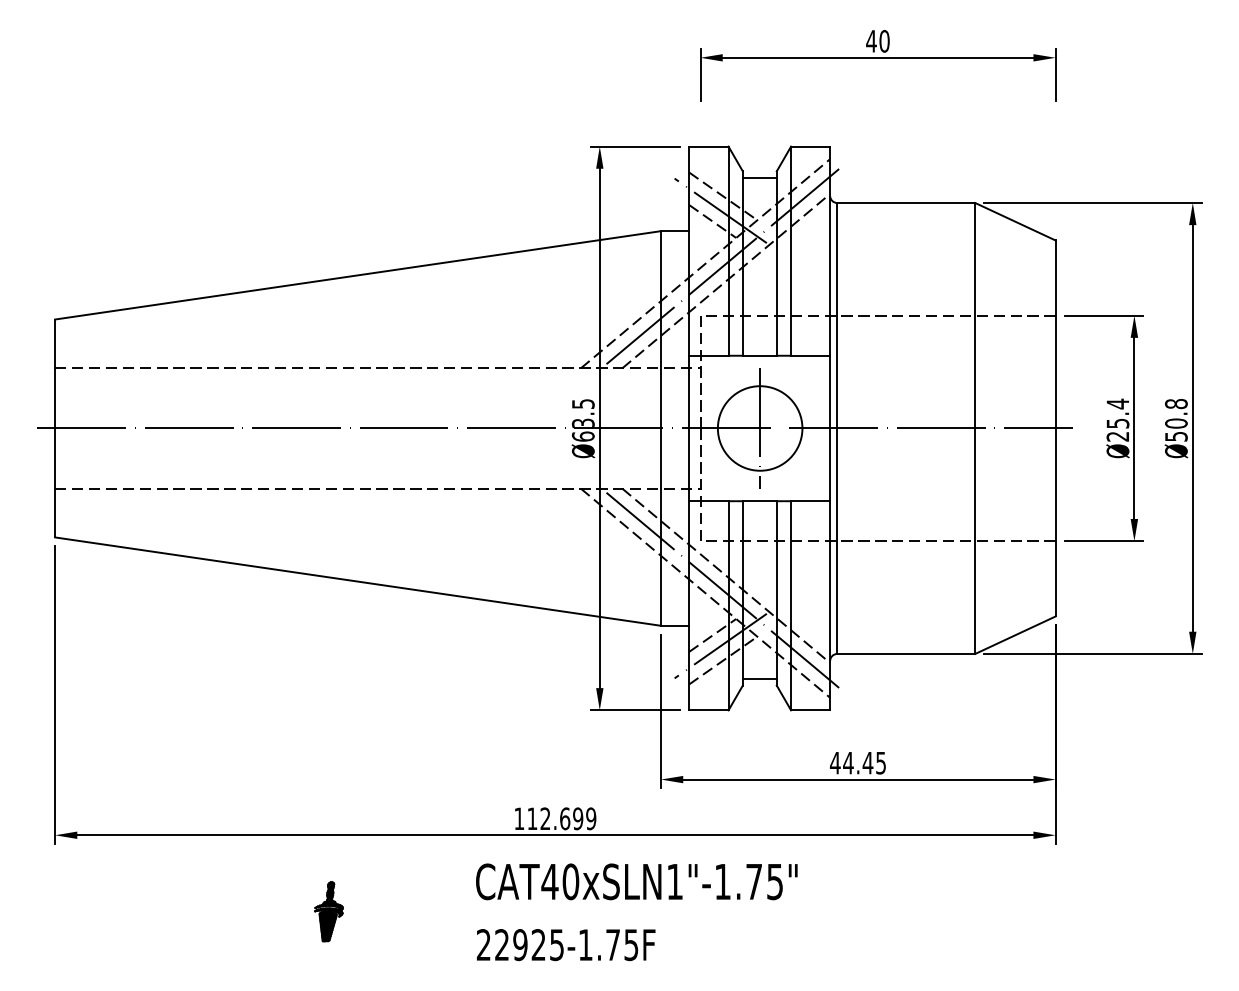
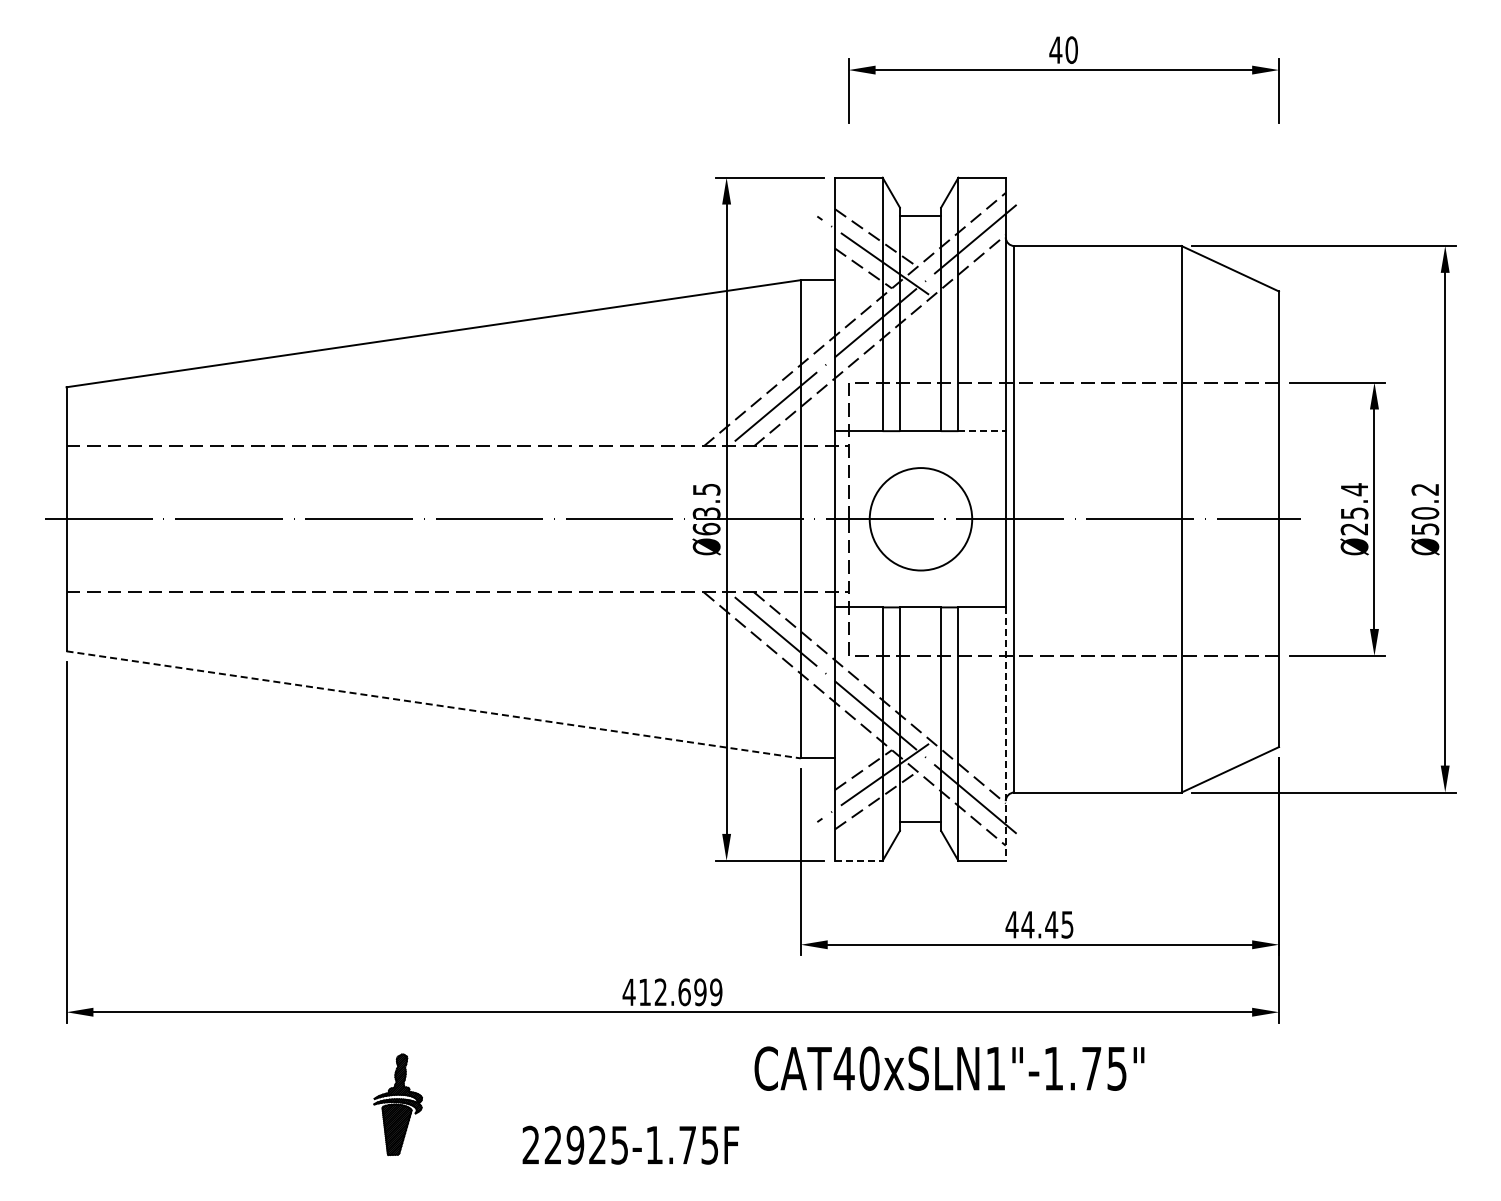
line: (810, 356) -> (982, 431), solid -> dashed
text: (1176, 403) -> (1425, 489), Ø50.8 -> Ø50.2
line: (759, 428) -> (920, 519), removed
line: (358, 581) -> (434, 704), solid -> dashed
line: (829, 606) -> (1005, 734), solid -> dashed
line: (708, 710) -> (858, 860), solid -> dashed
text: (518, 818) -> (628, 991), 112.699 -> 412.699
text: (636, 881) -> (949, 1068), moved
part: (329, 911) -> (398, 1104), size x1.4
text: (565, 944) -> (630, 1144), moved

